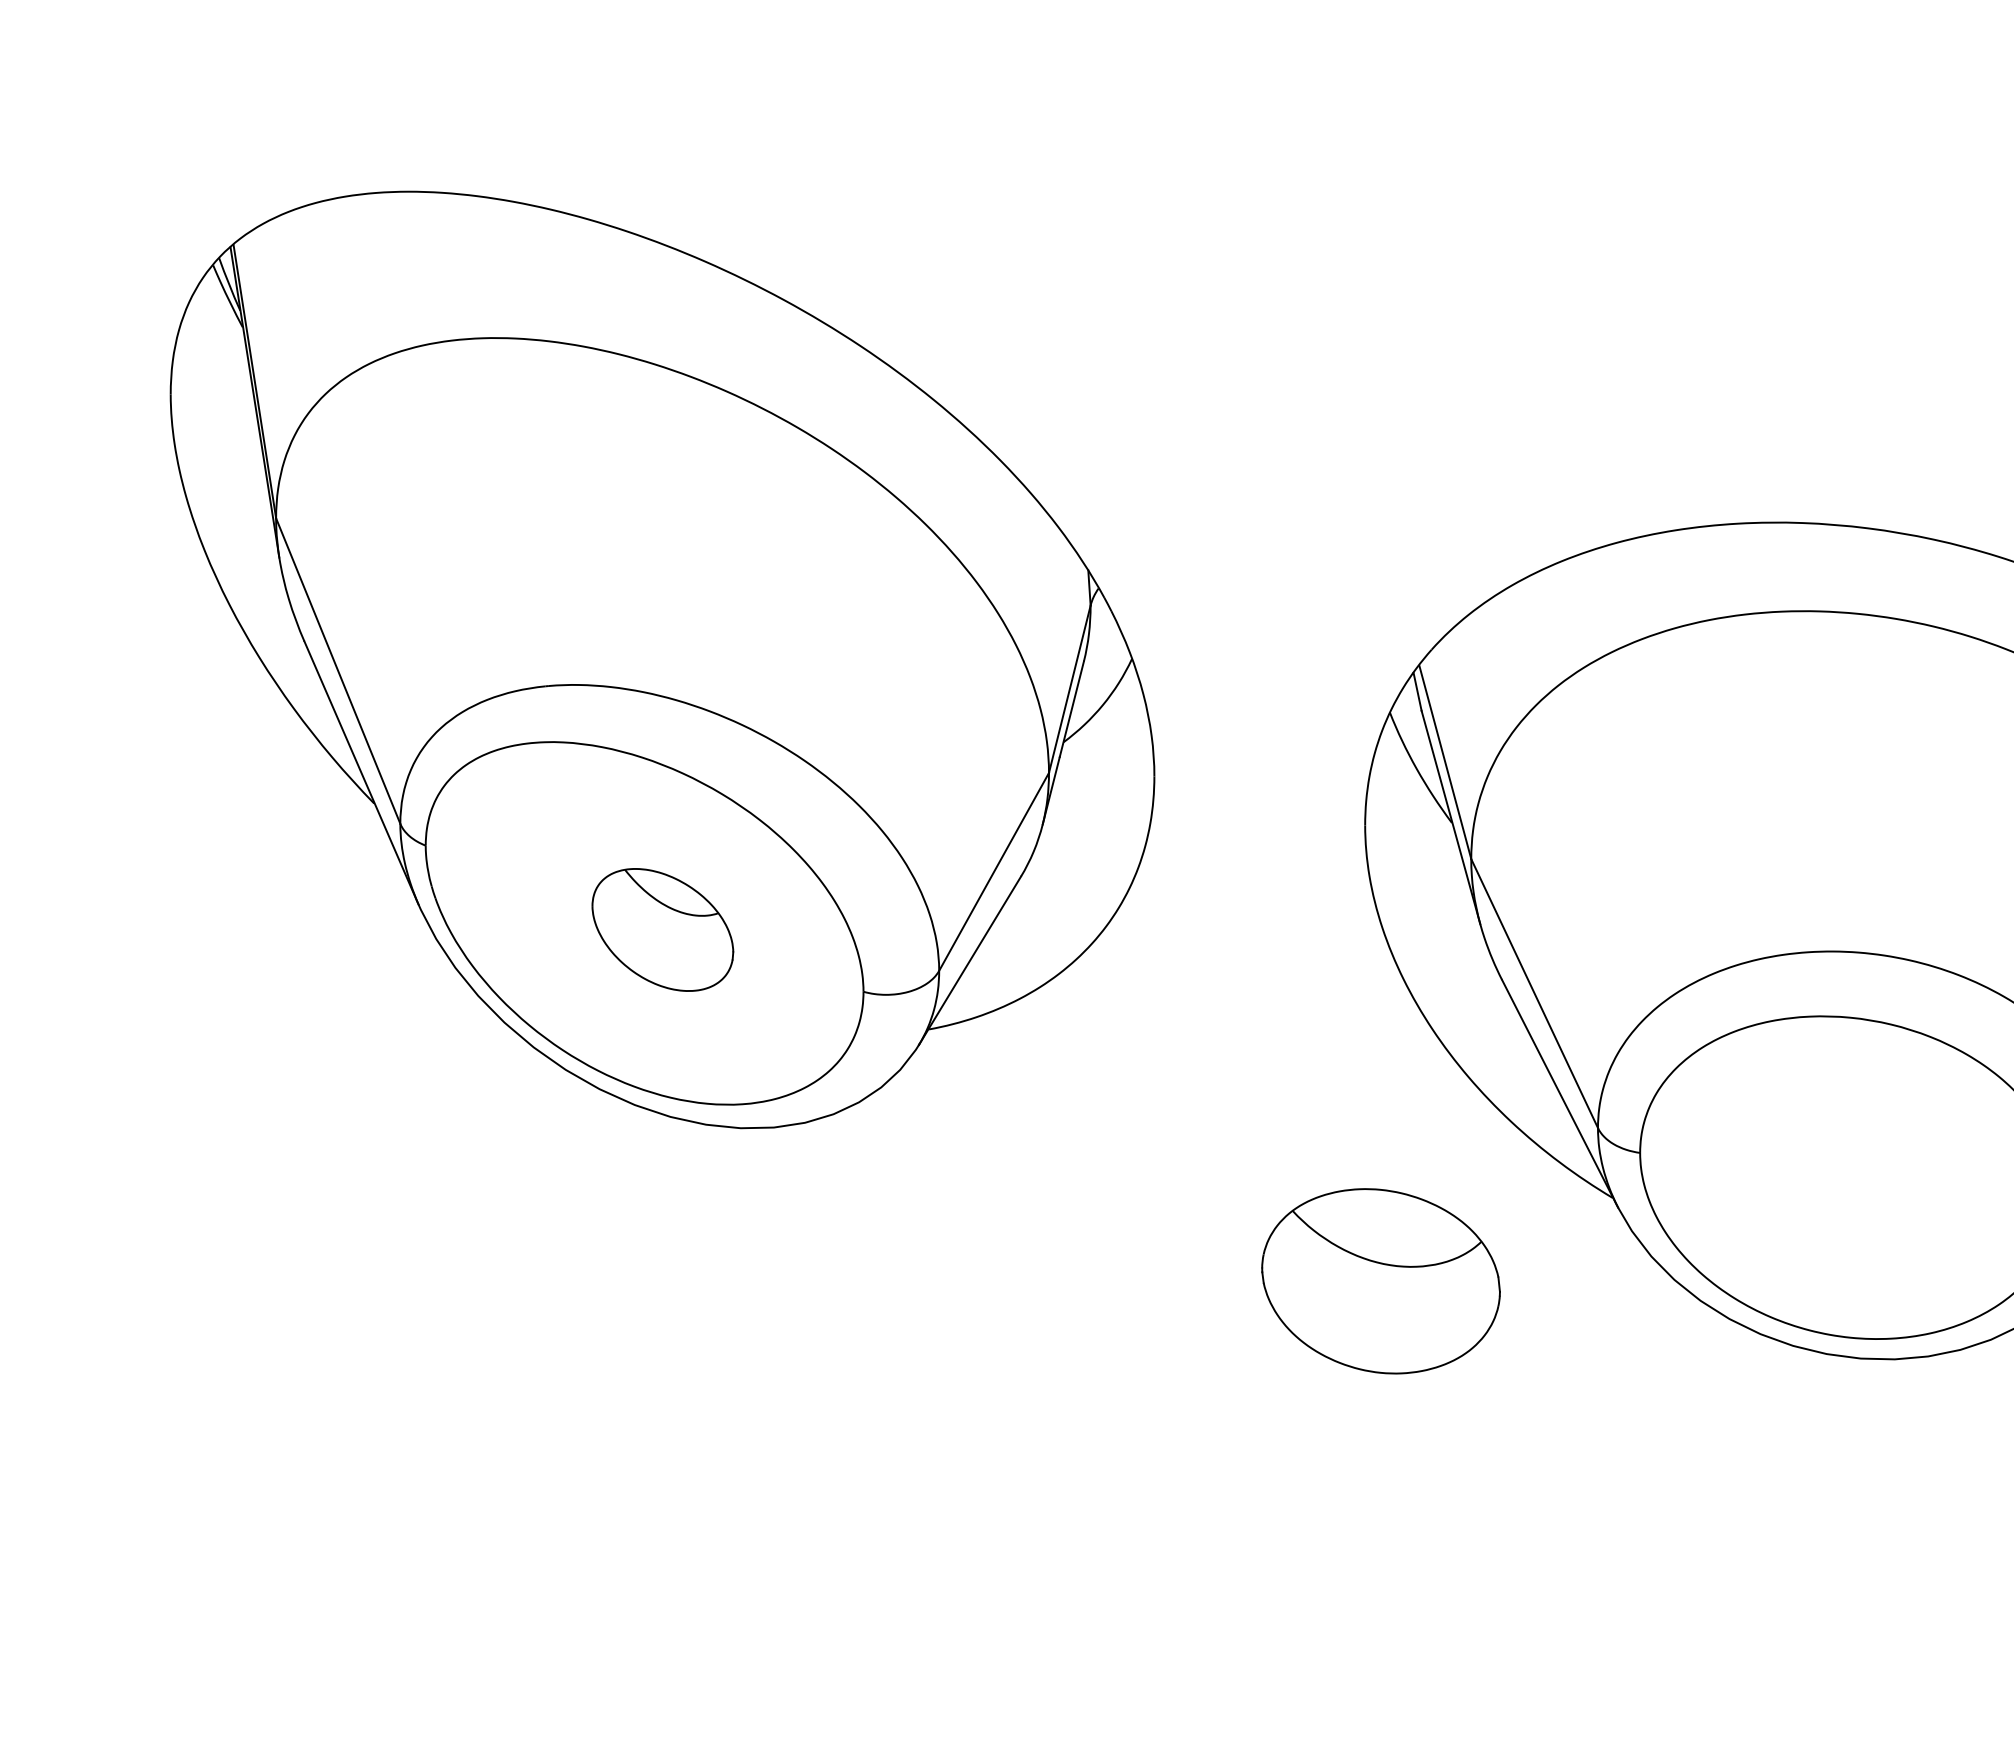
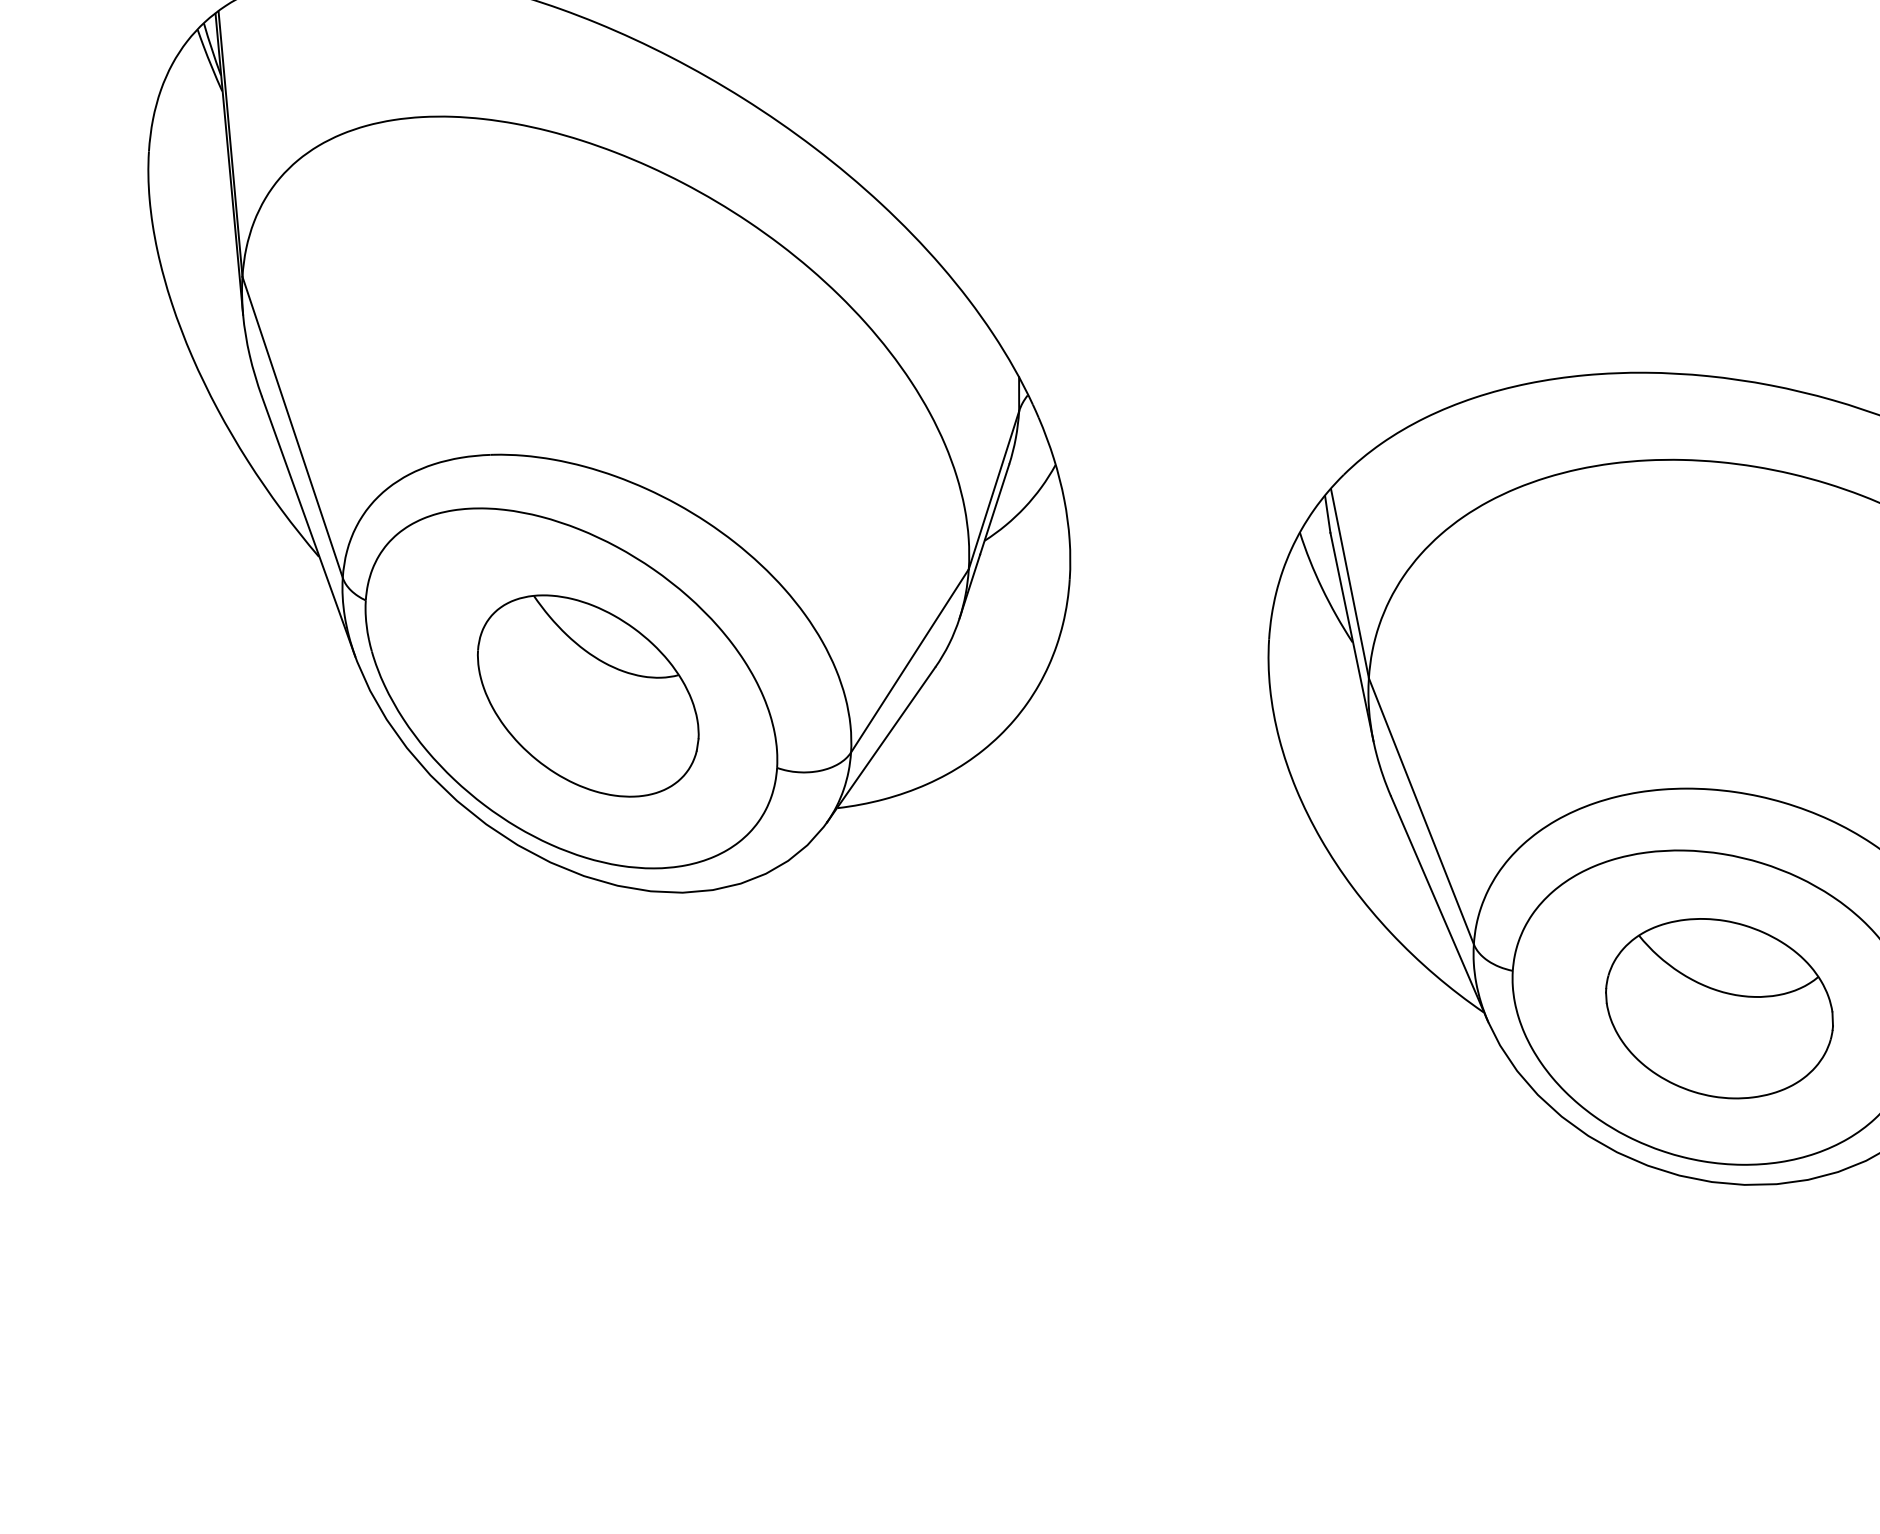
part: (662, 929) -> (587, 695), size x1.67
part: (1380, 1281) -> (1718, 1008), moved

